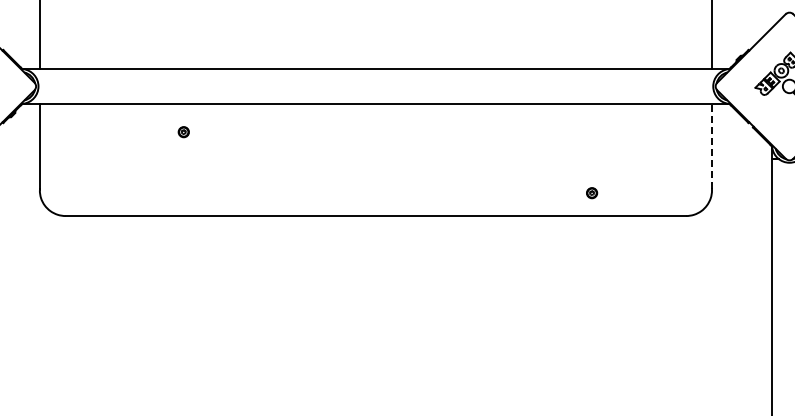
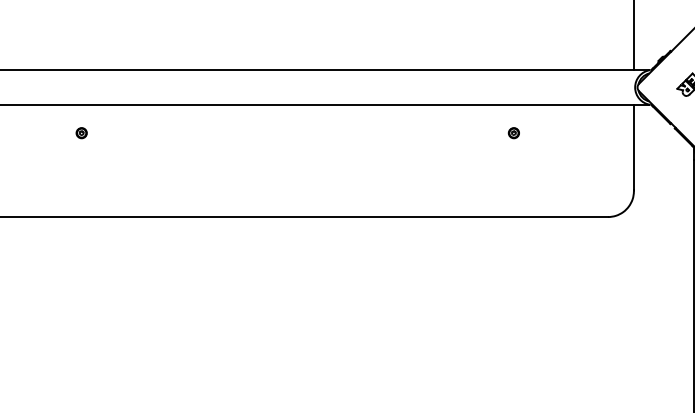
part: (183, 132) -> (81, 133), moved
line: (712, 146) -> (634, 147), dashed -> solid
part: (592, 193) -> (514, 133), moved

